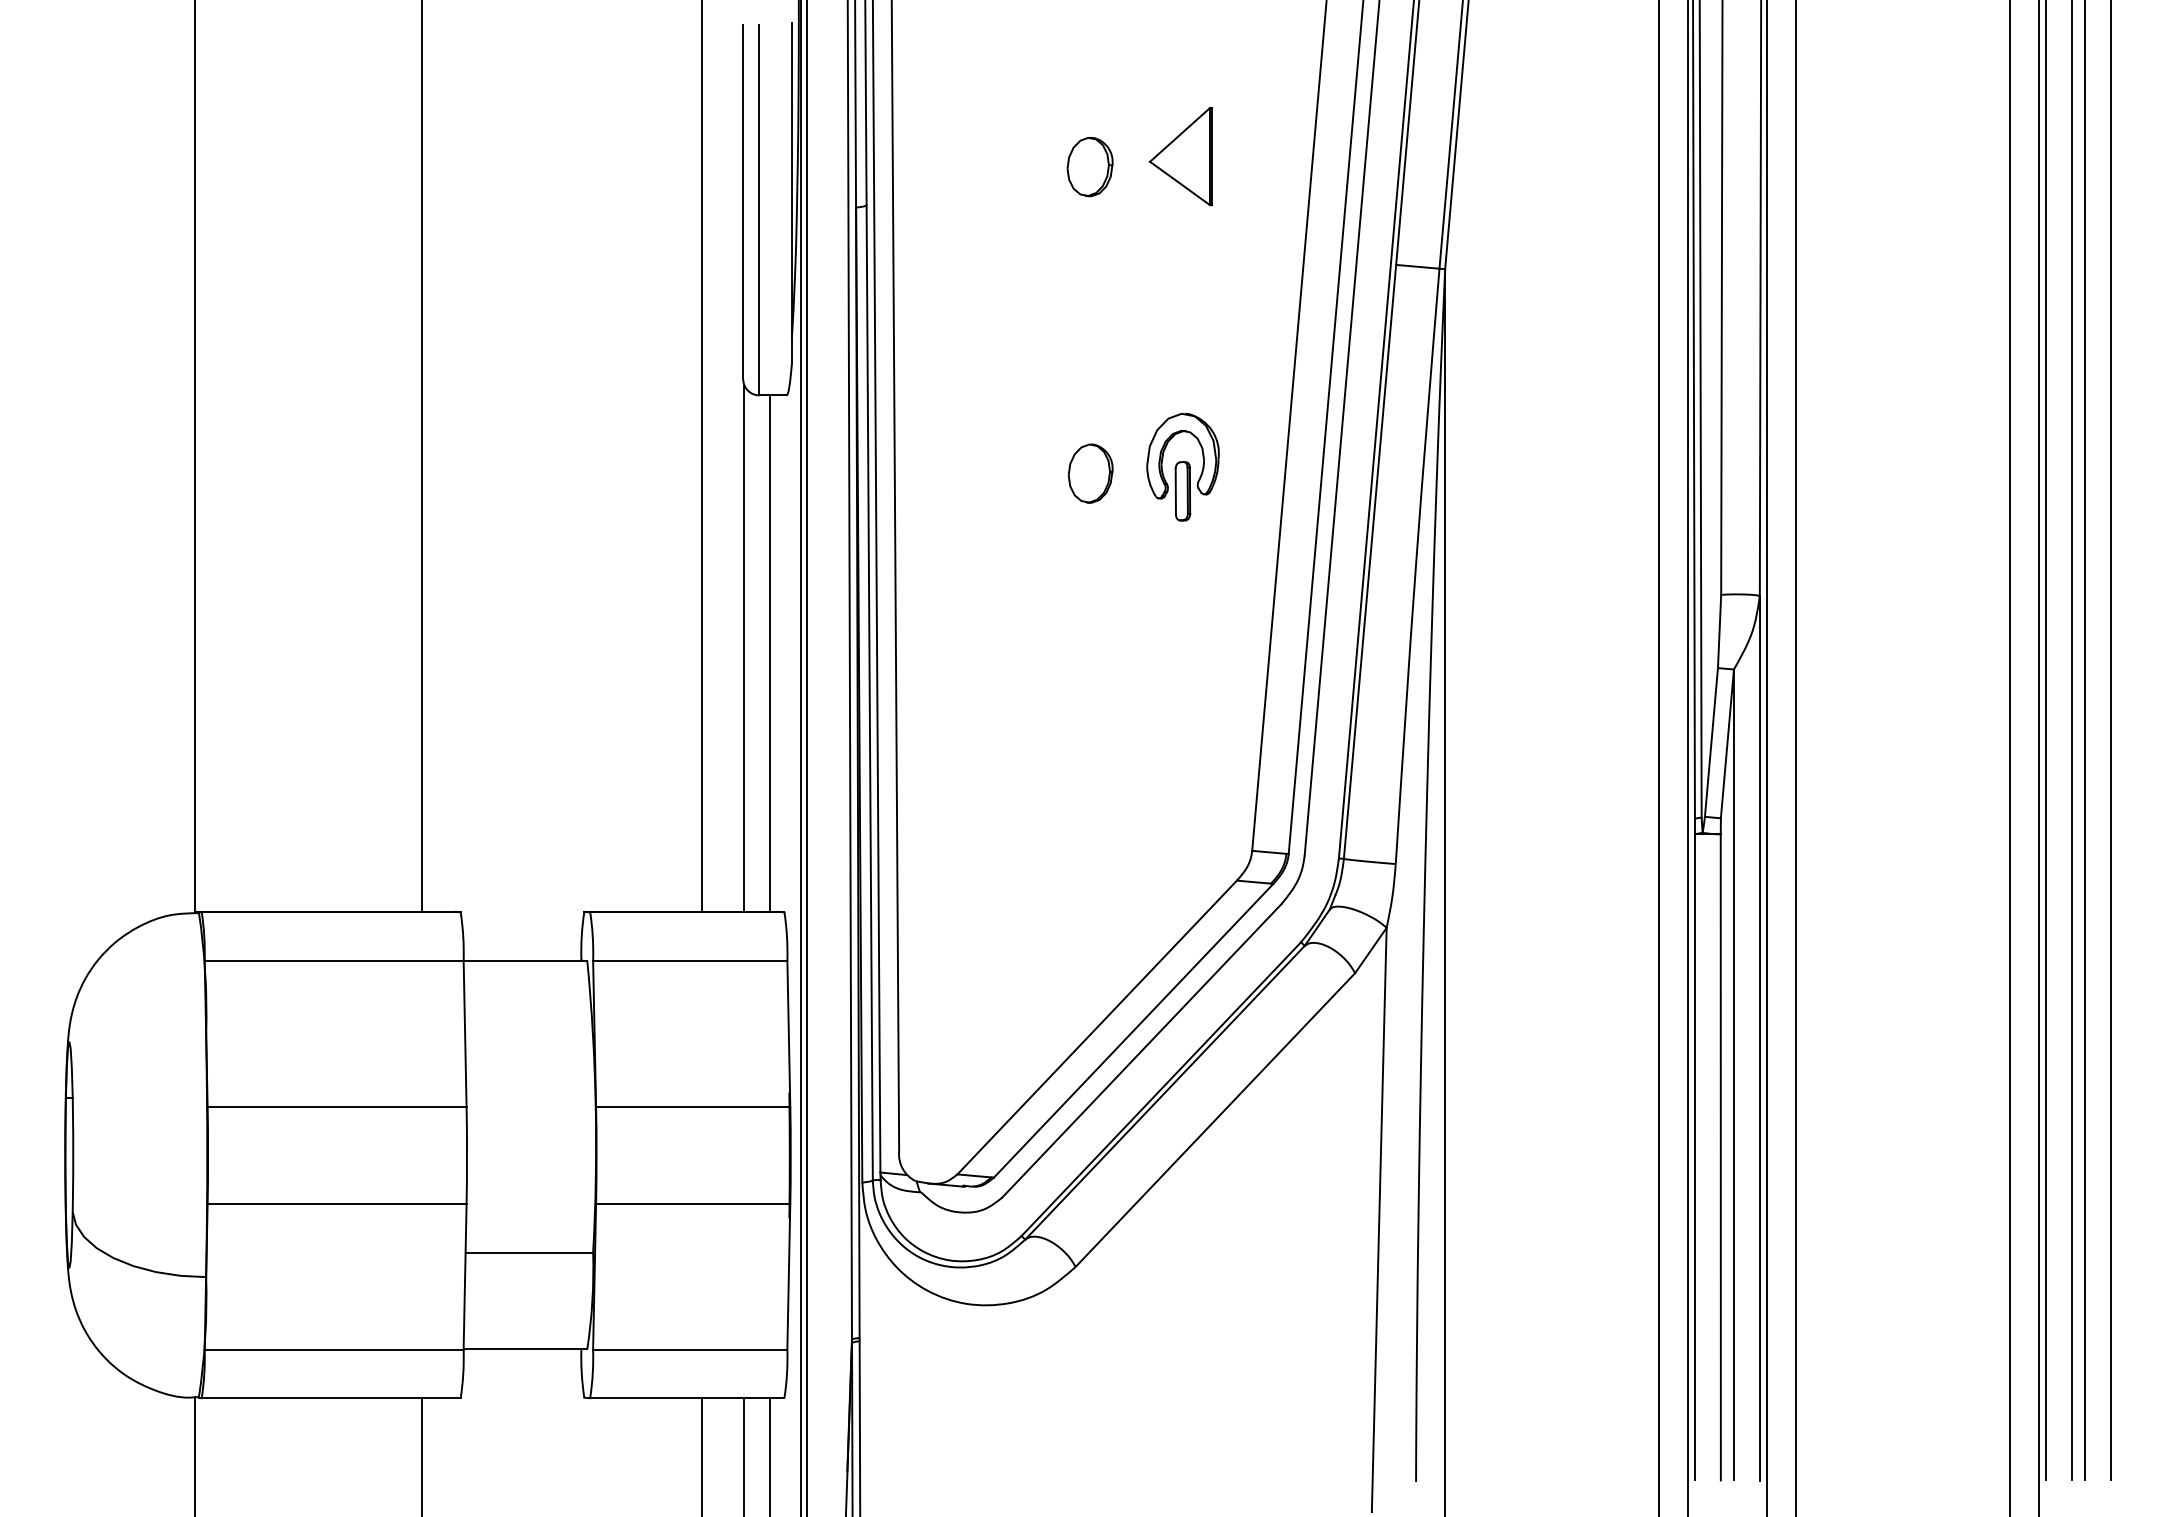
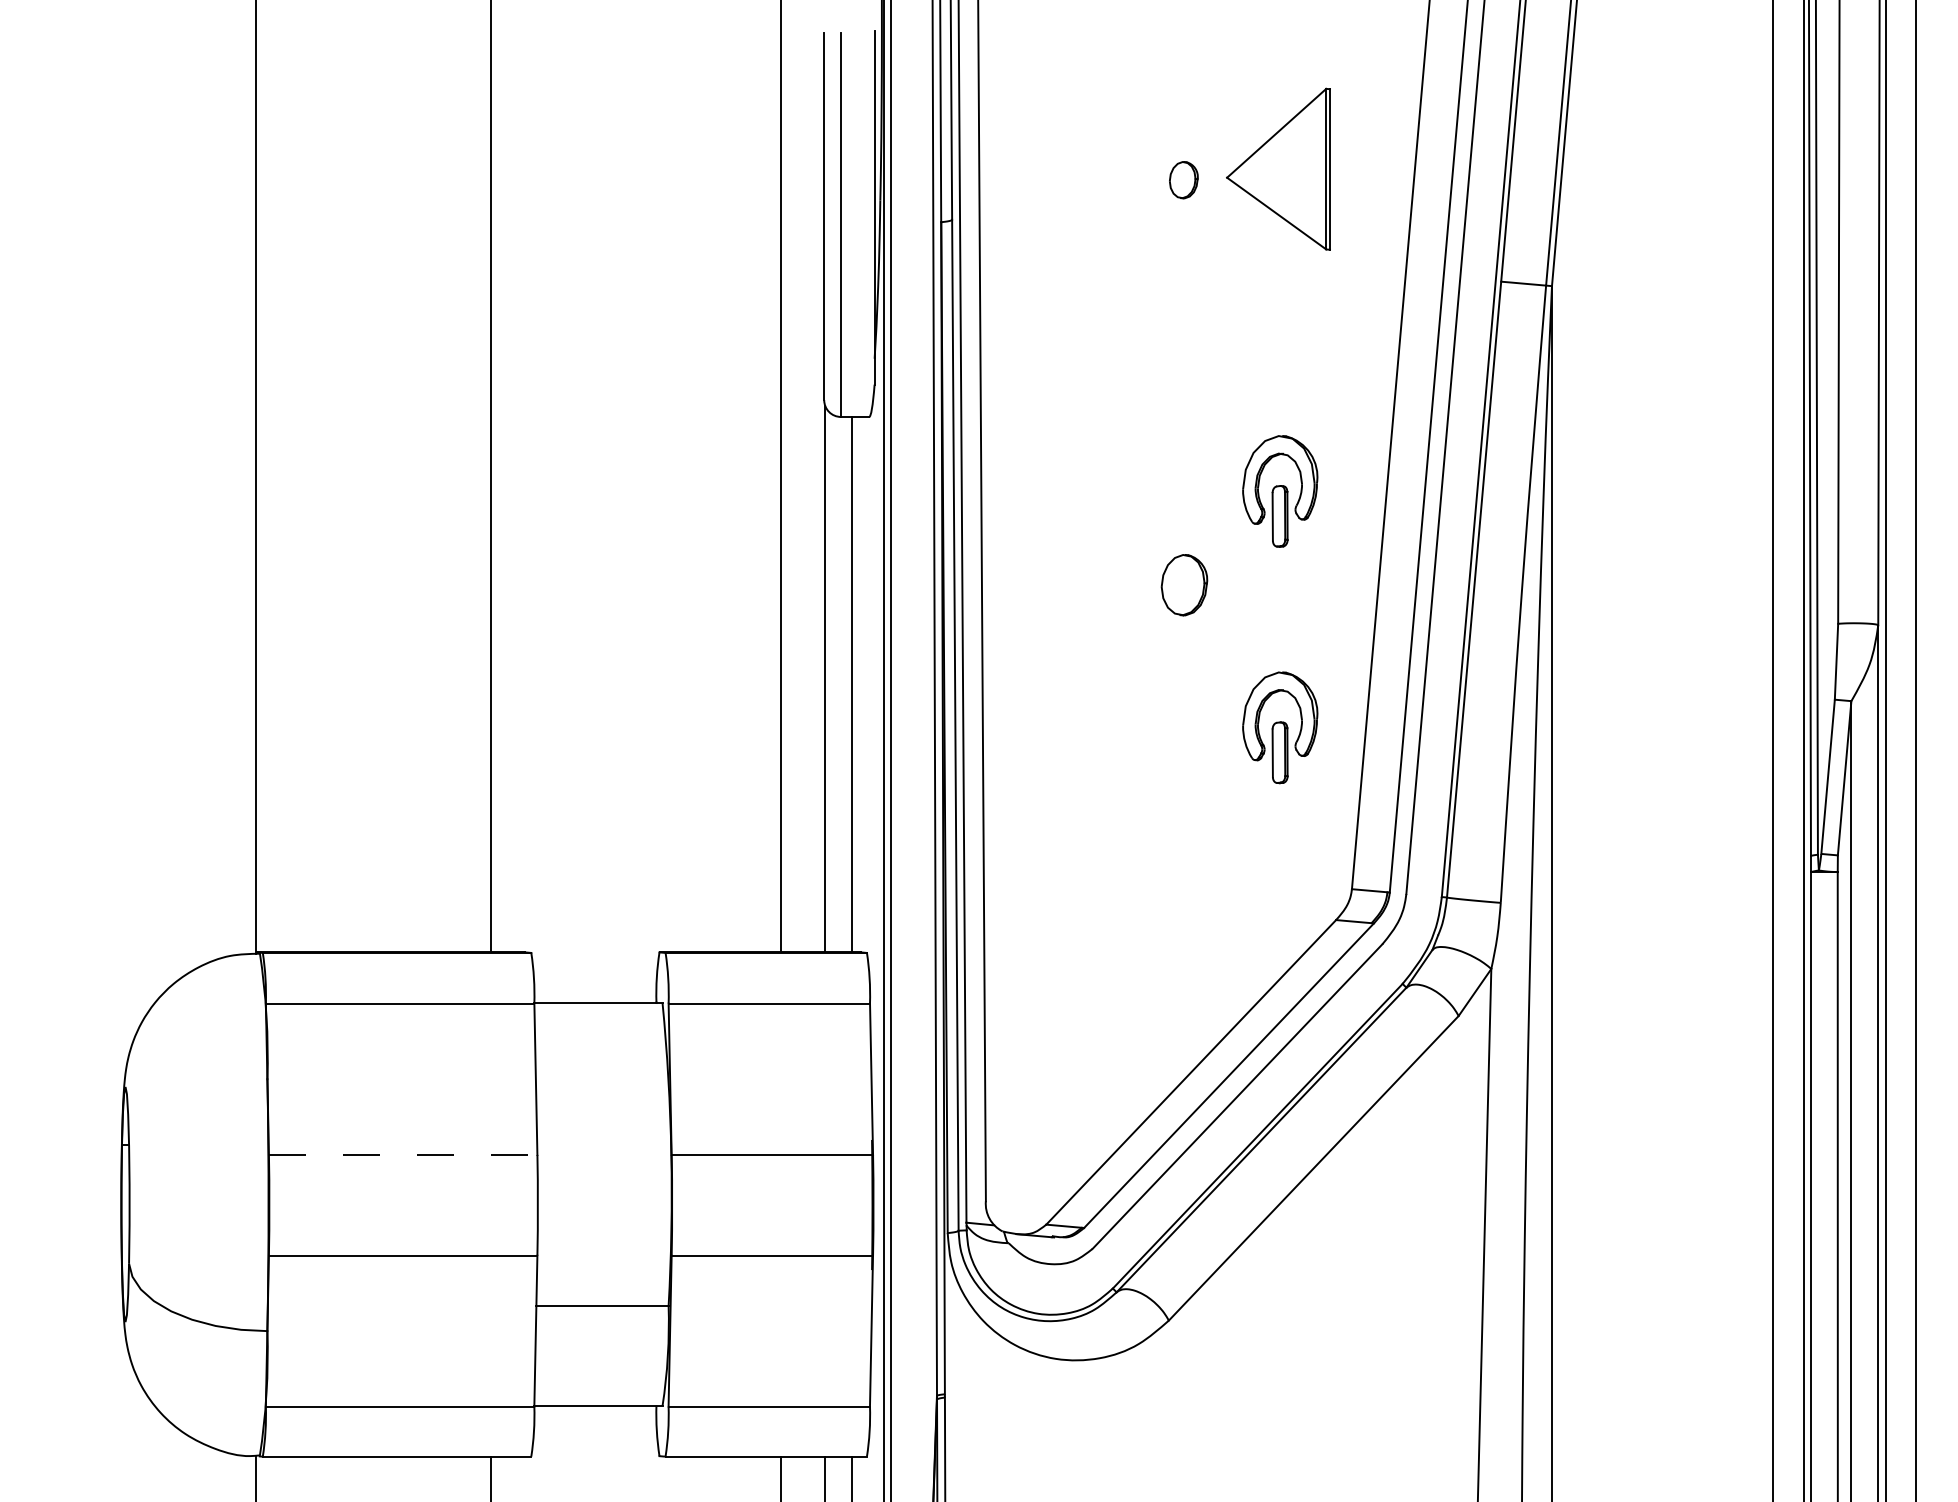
part: (1180, 156) -> (1277, 169), size x1.6
part: (1089, 166) -> (1183, 179), size x0.6
part: (1090, 473) -> (1184, 585), moved
part: (1182, 694) -> (1279, 727), added
line: (337, 1107) -> (403, 1155), solid -> dashed

